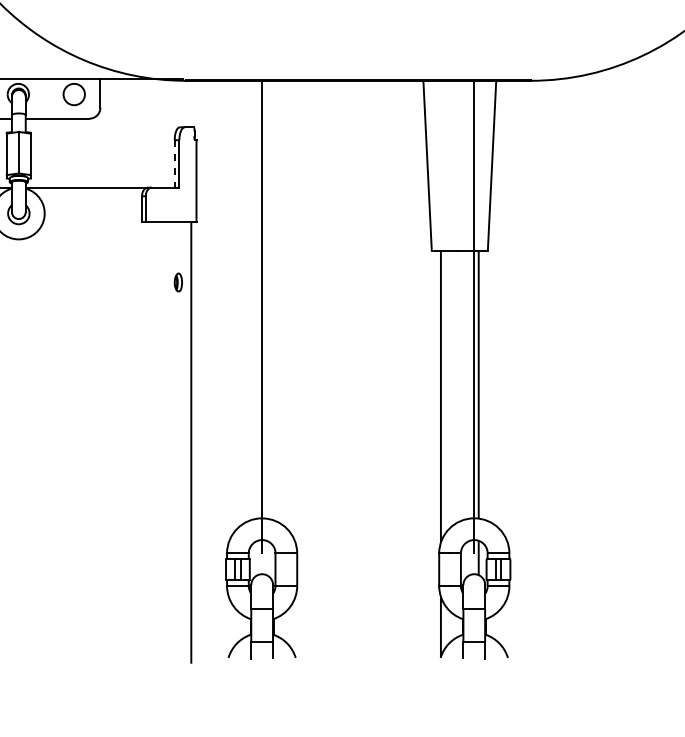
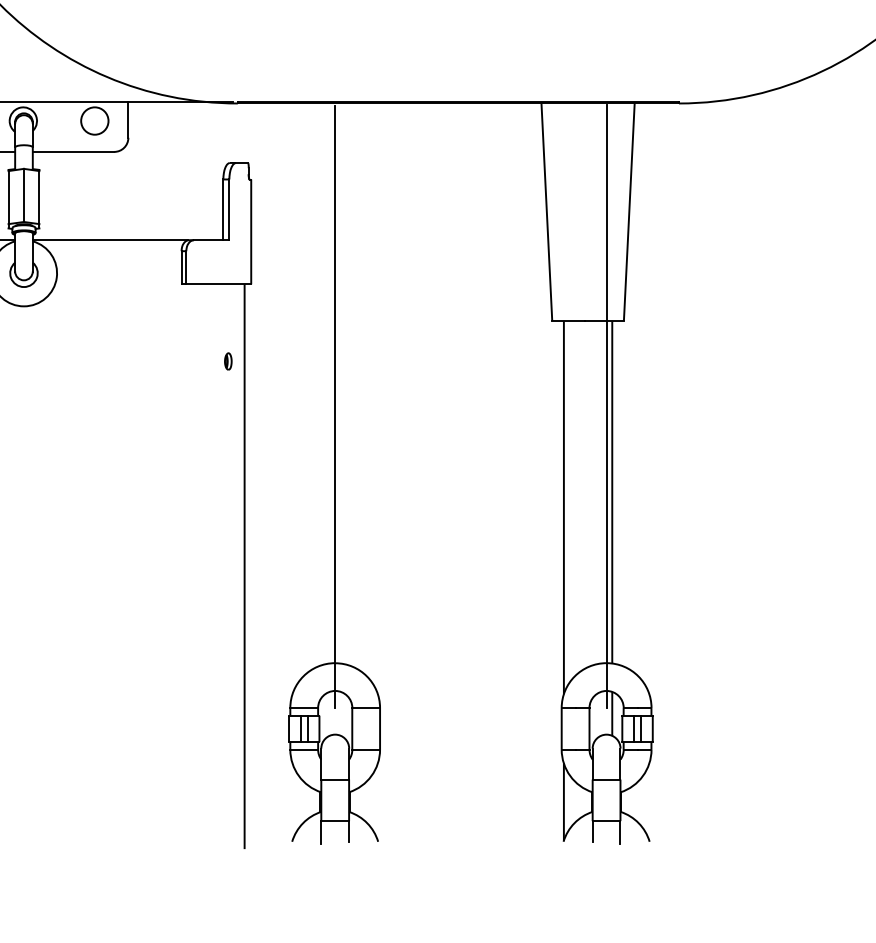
line: (174, 163) -> (223, 209), dashed -> solid
part: (178, 282) -> (228, 361), size x0.71

